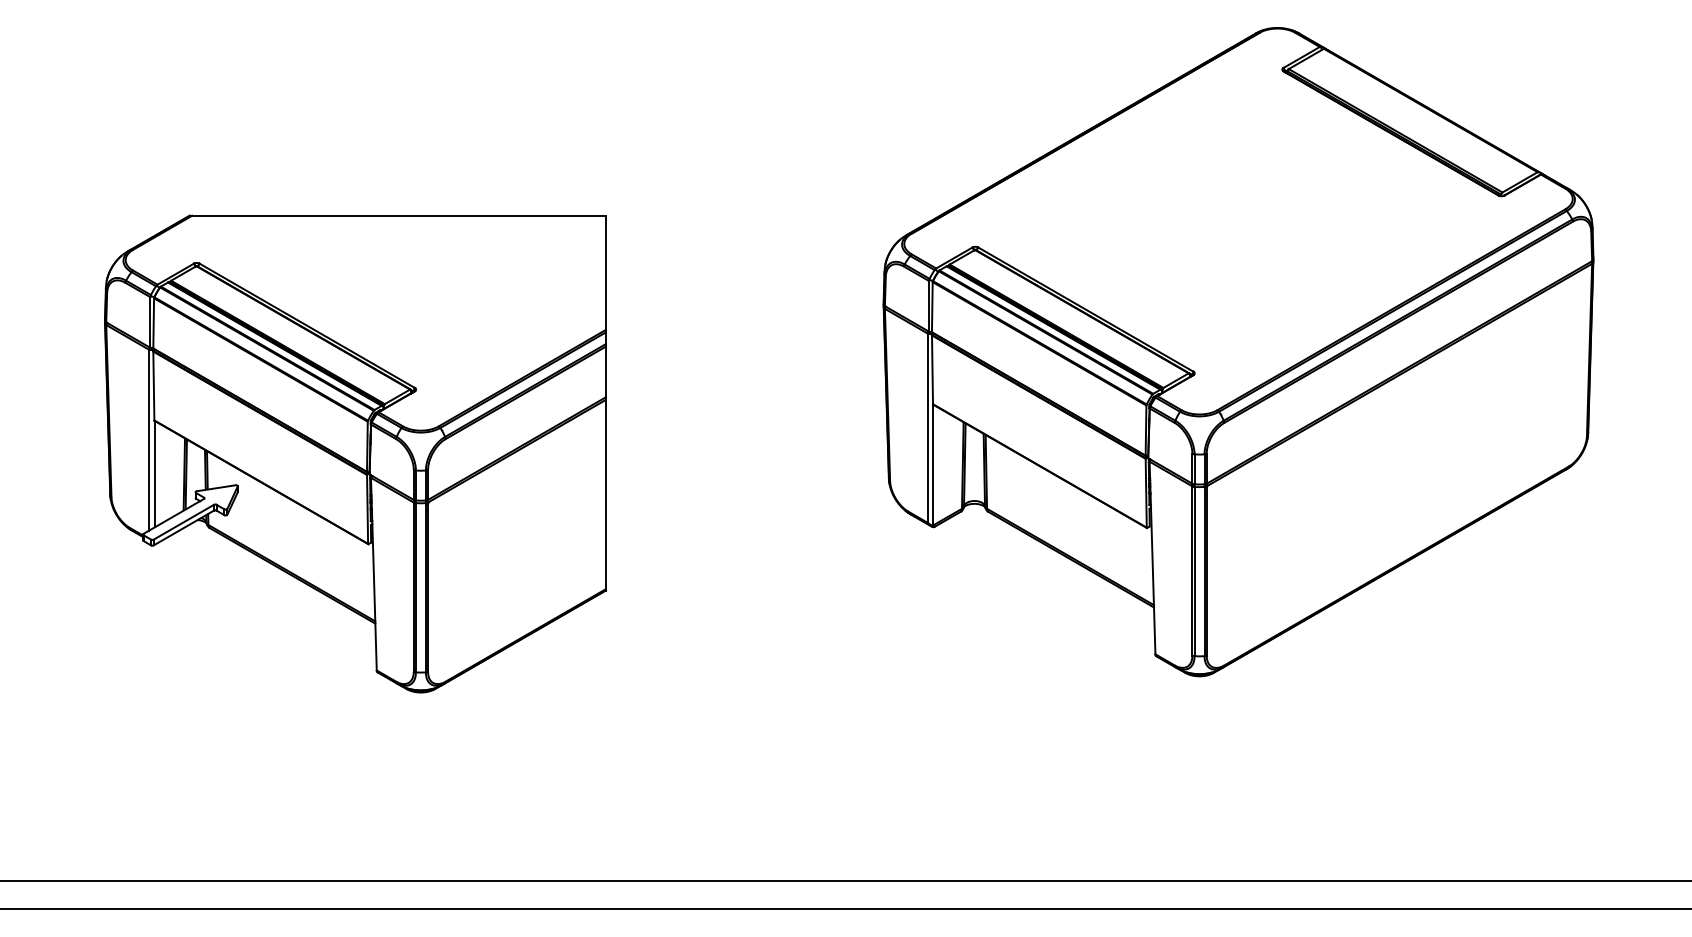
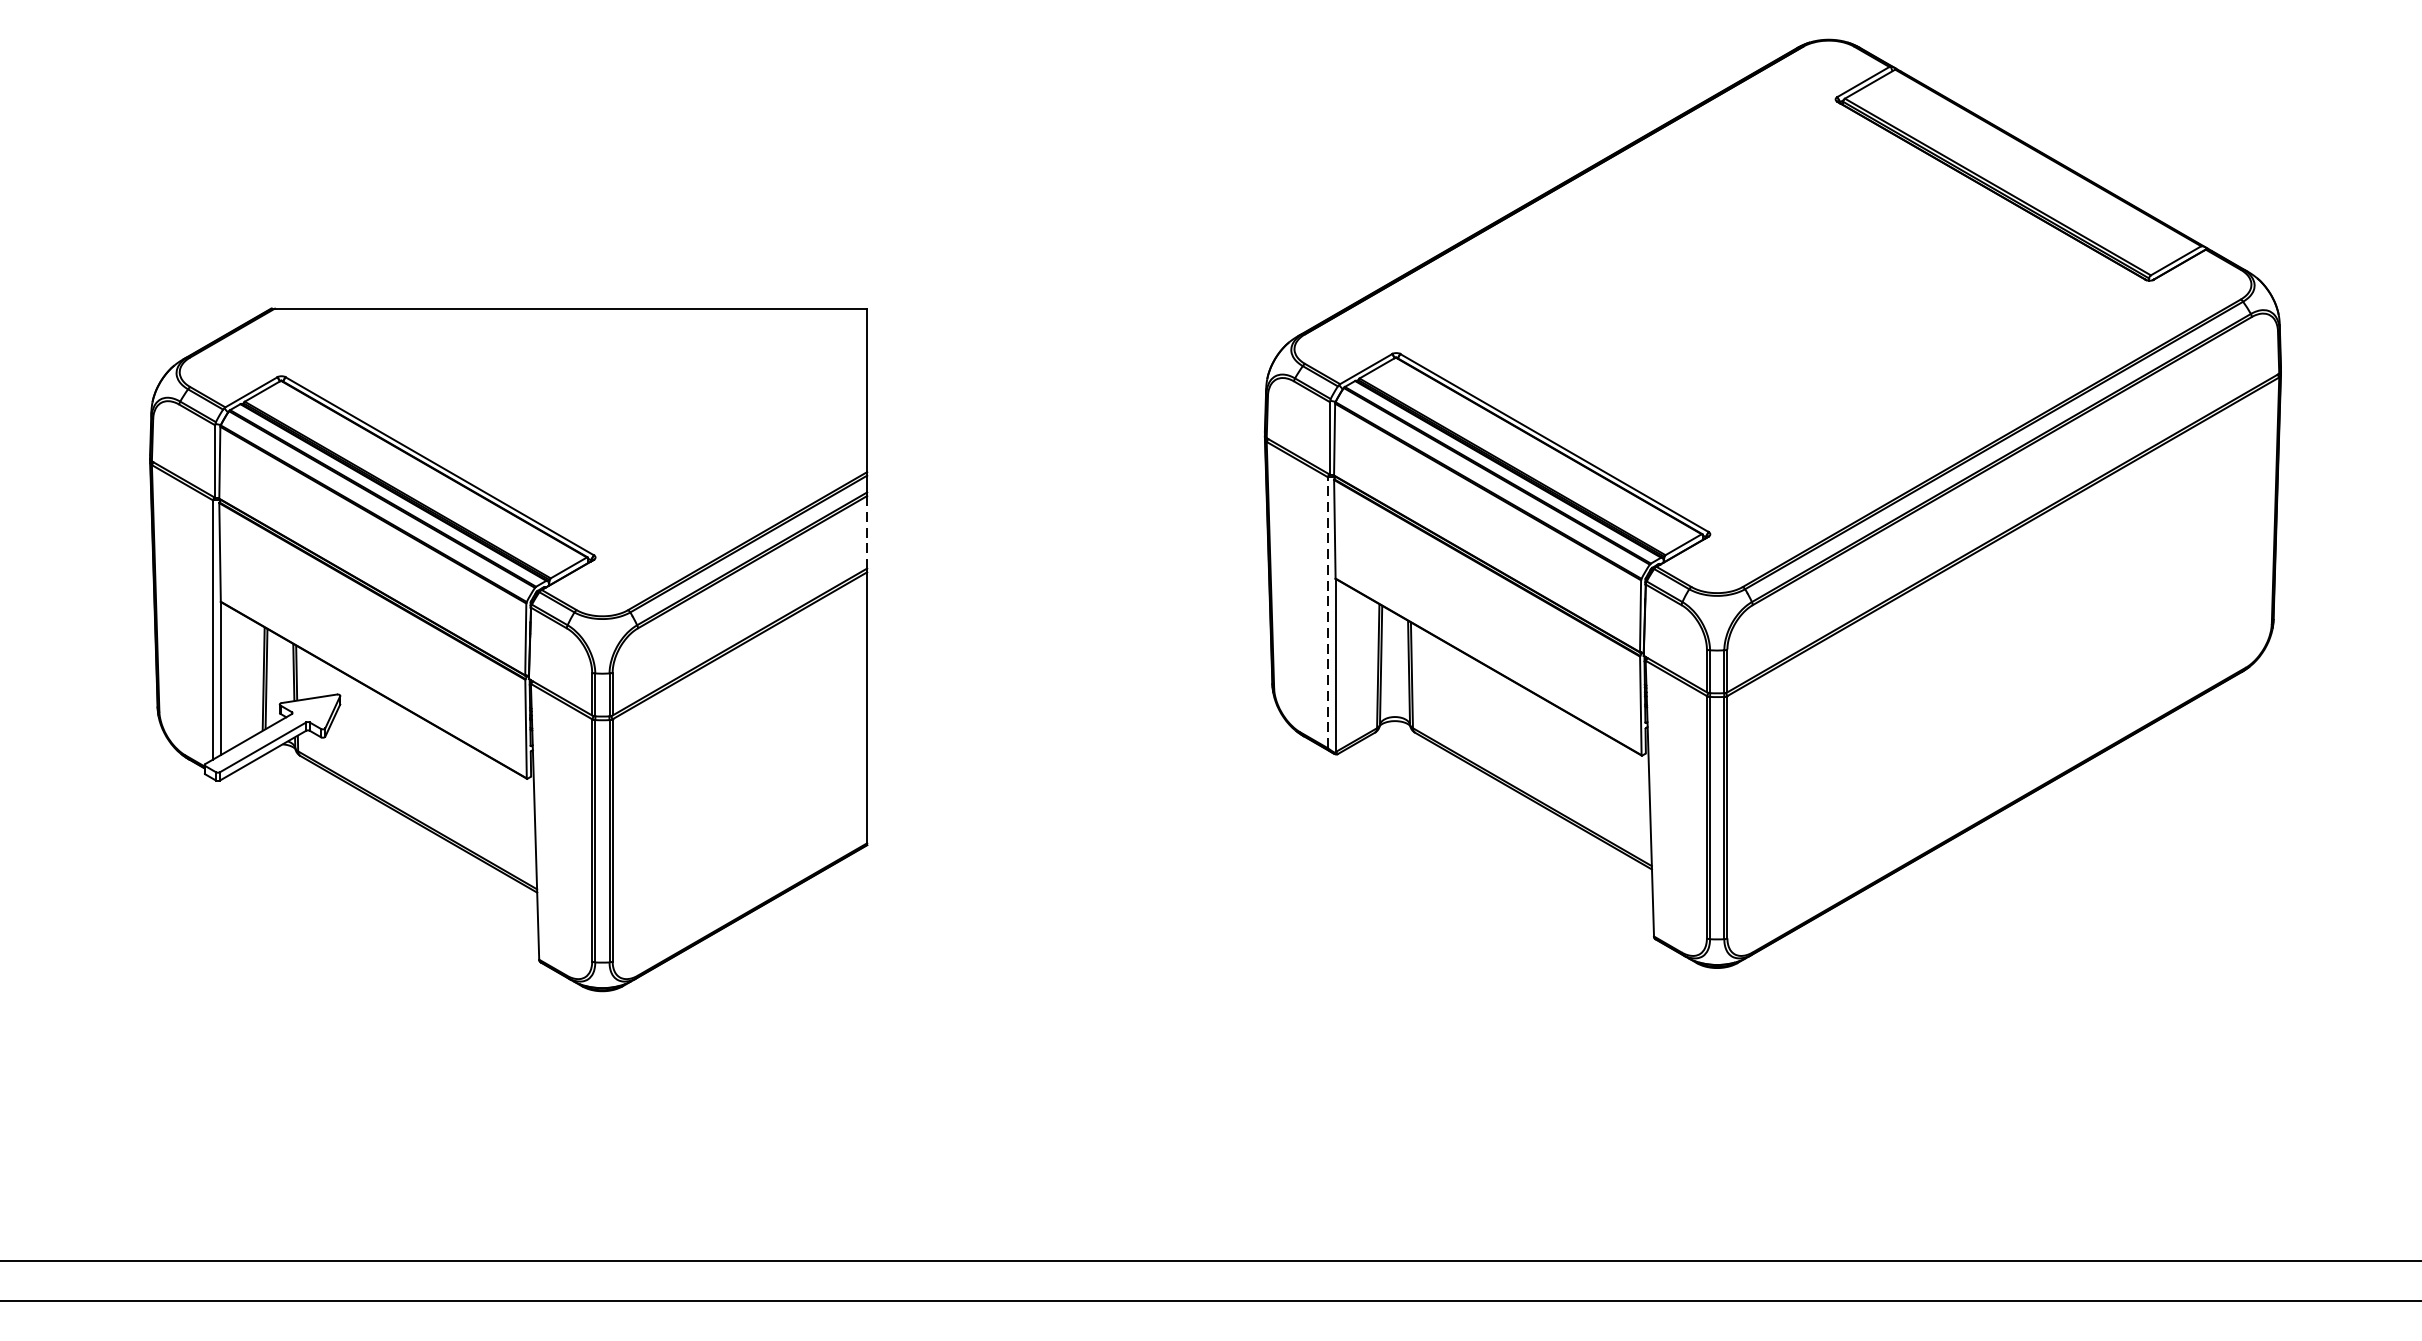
line: (605, 372) -> (866, 533), solid -> dashed
line: (927, 428) -> (1327, 613), solid -> dashed

